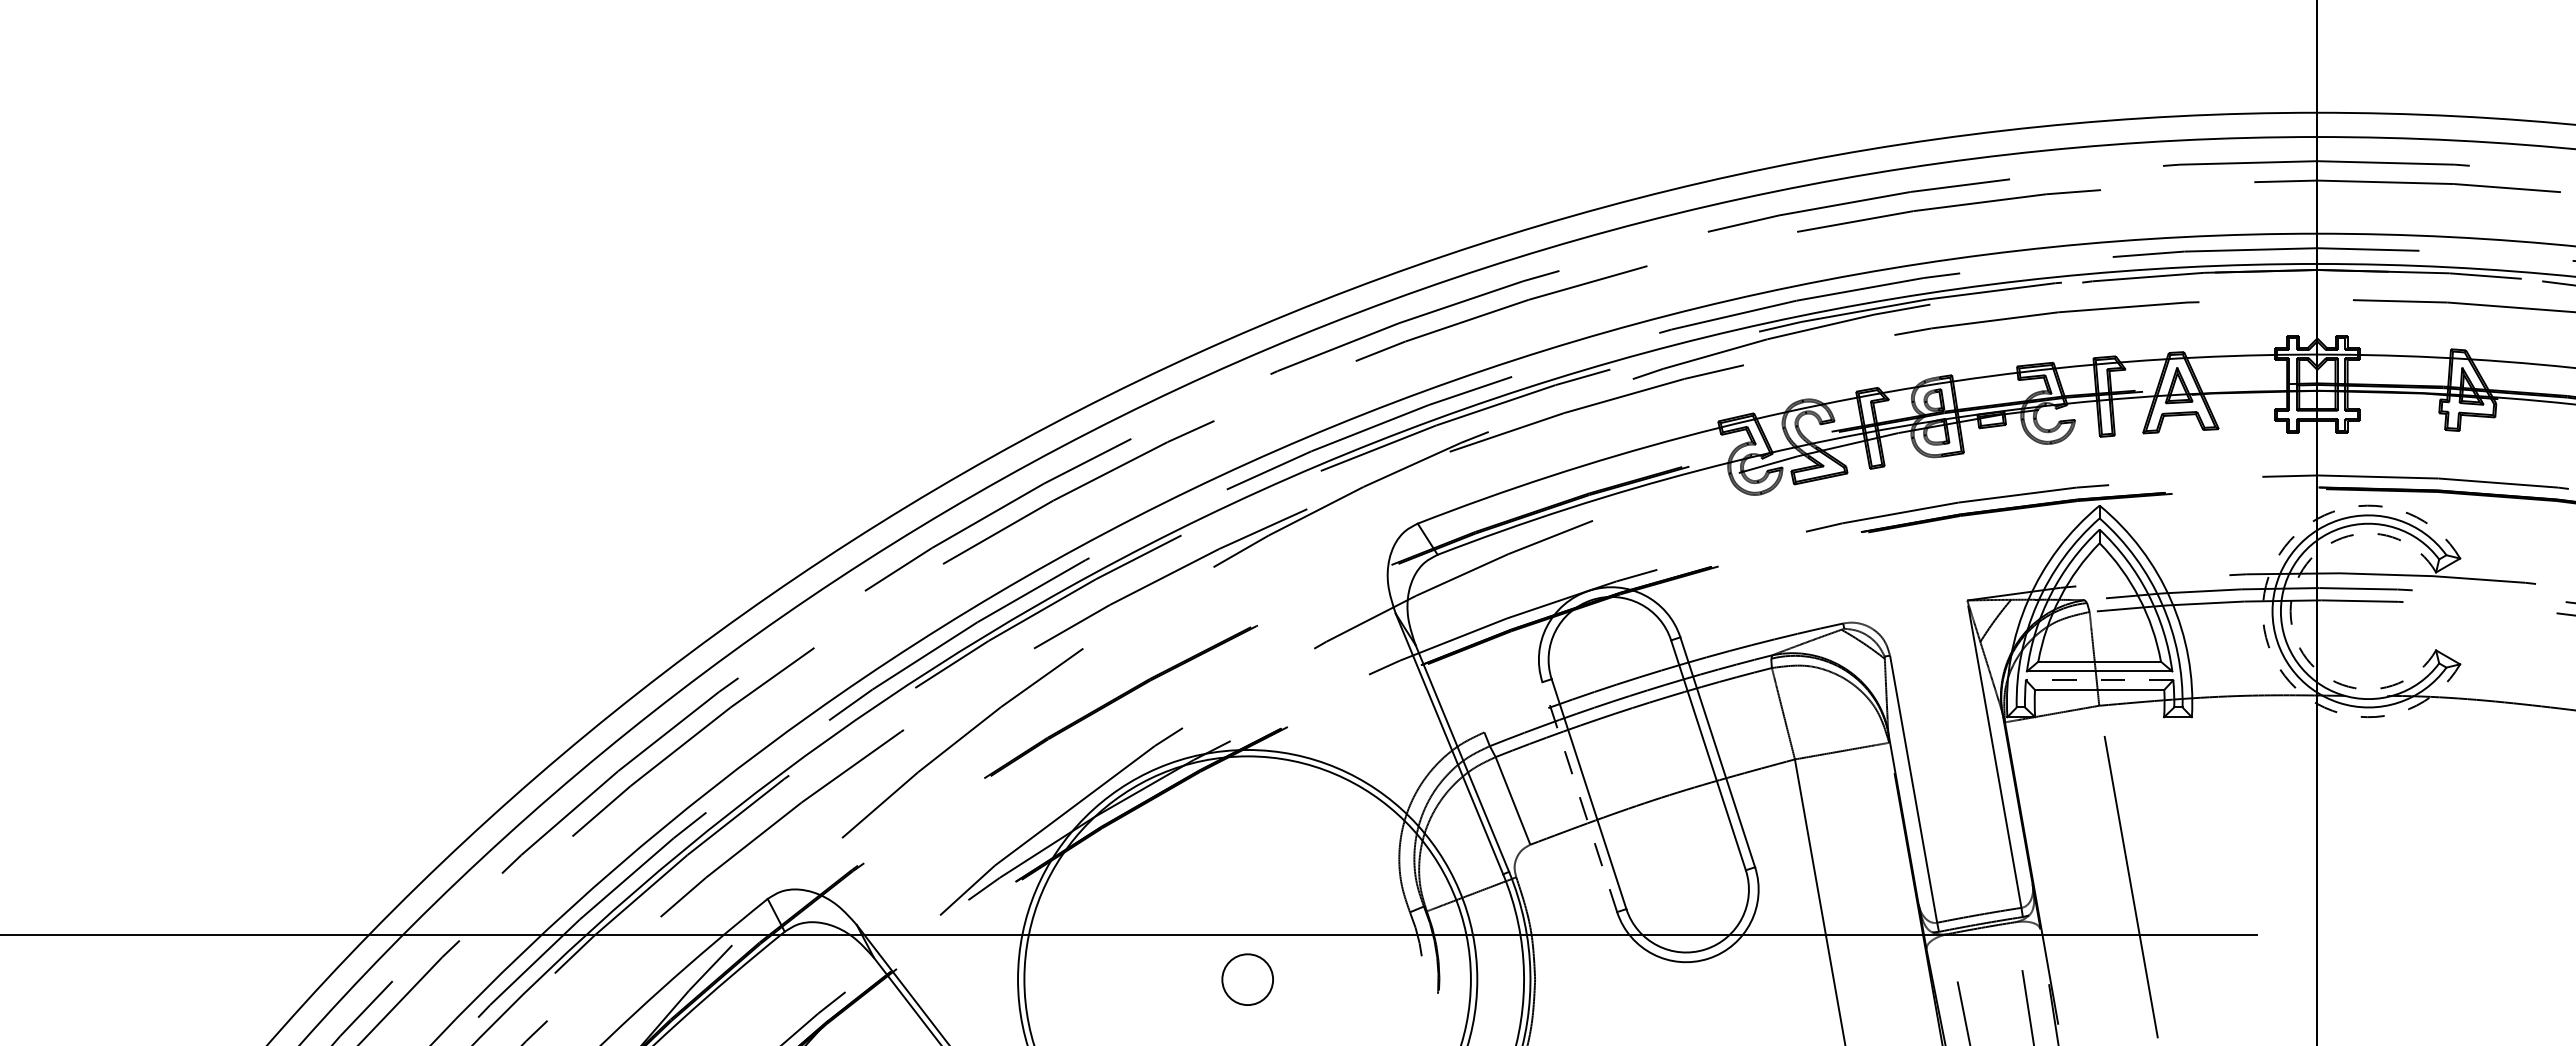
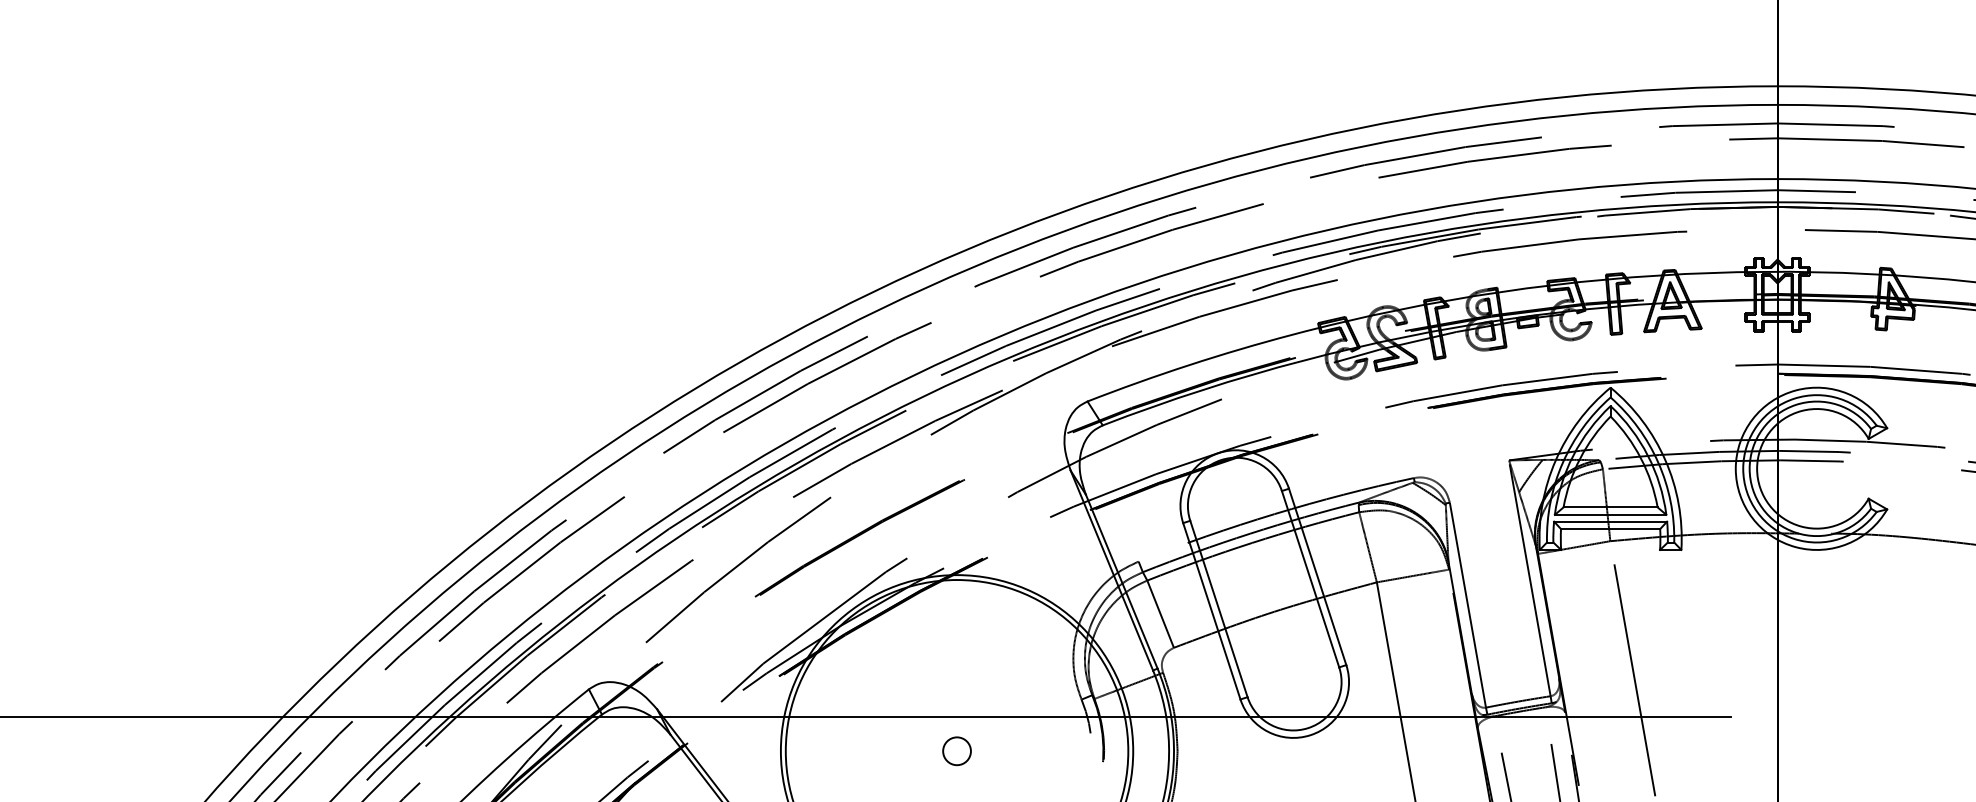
arc: (2262, 611) -> (1735, 468), dashed -> solid
arc: (2290, 611) -> (1757, 468), dashed -> solid
line: (2099, 680) -> (1610, 521), dashed -> solid
line: (1579, 797) -> (1211, 611), dashed -> solid
circle: (1247, 979) -> (956, 751), size x0.71

